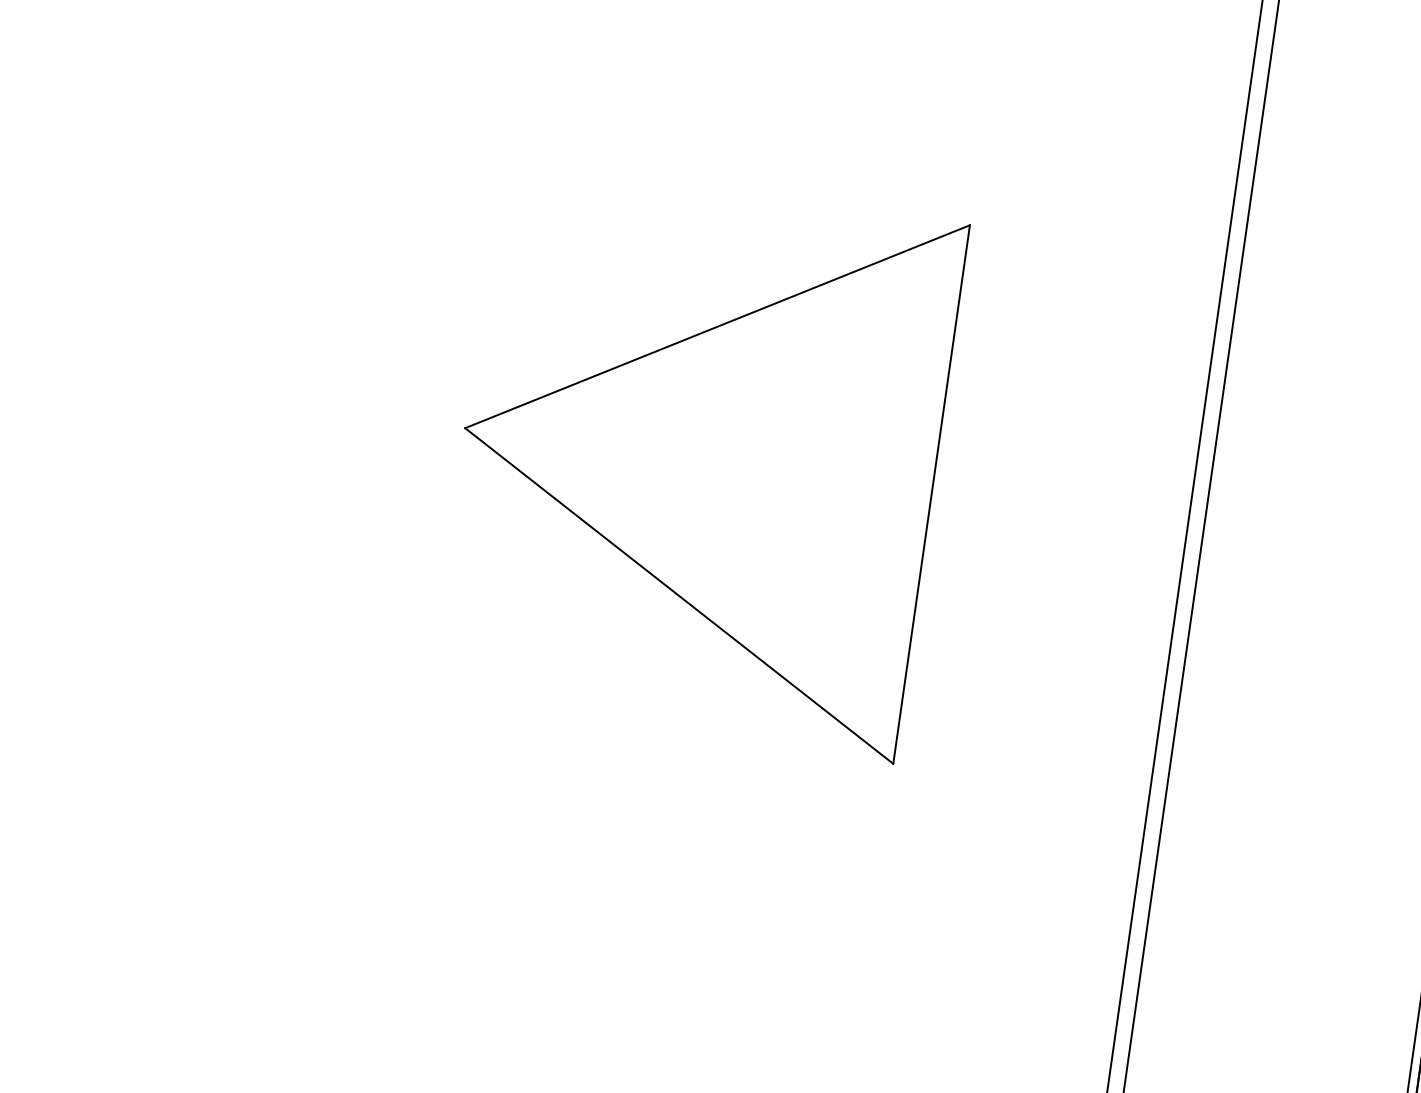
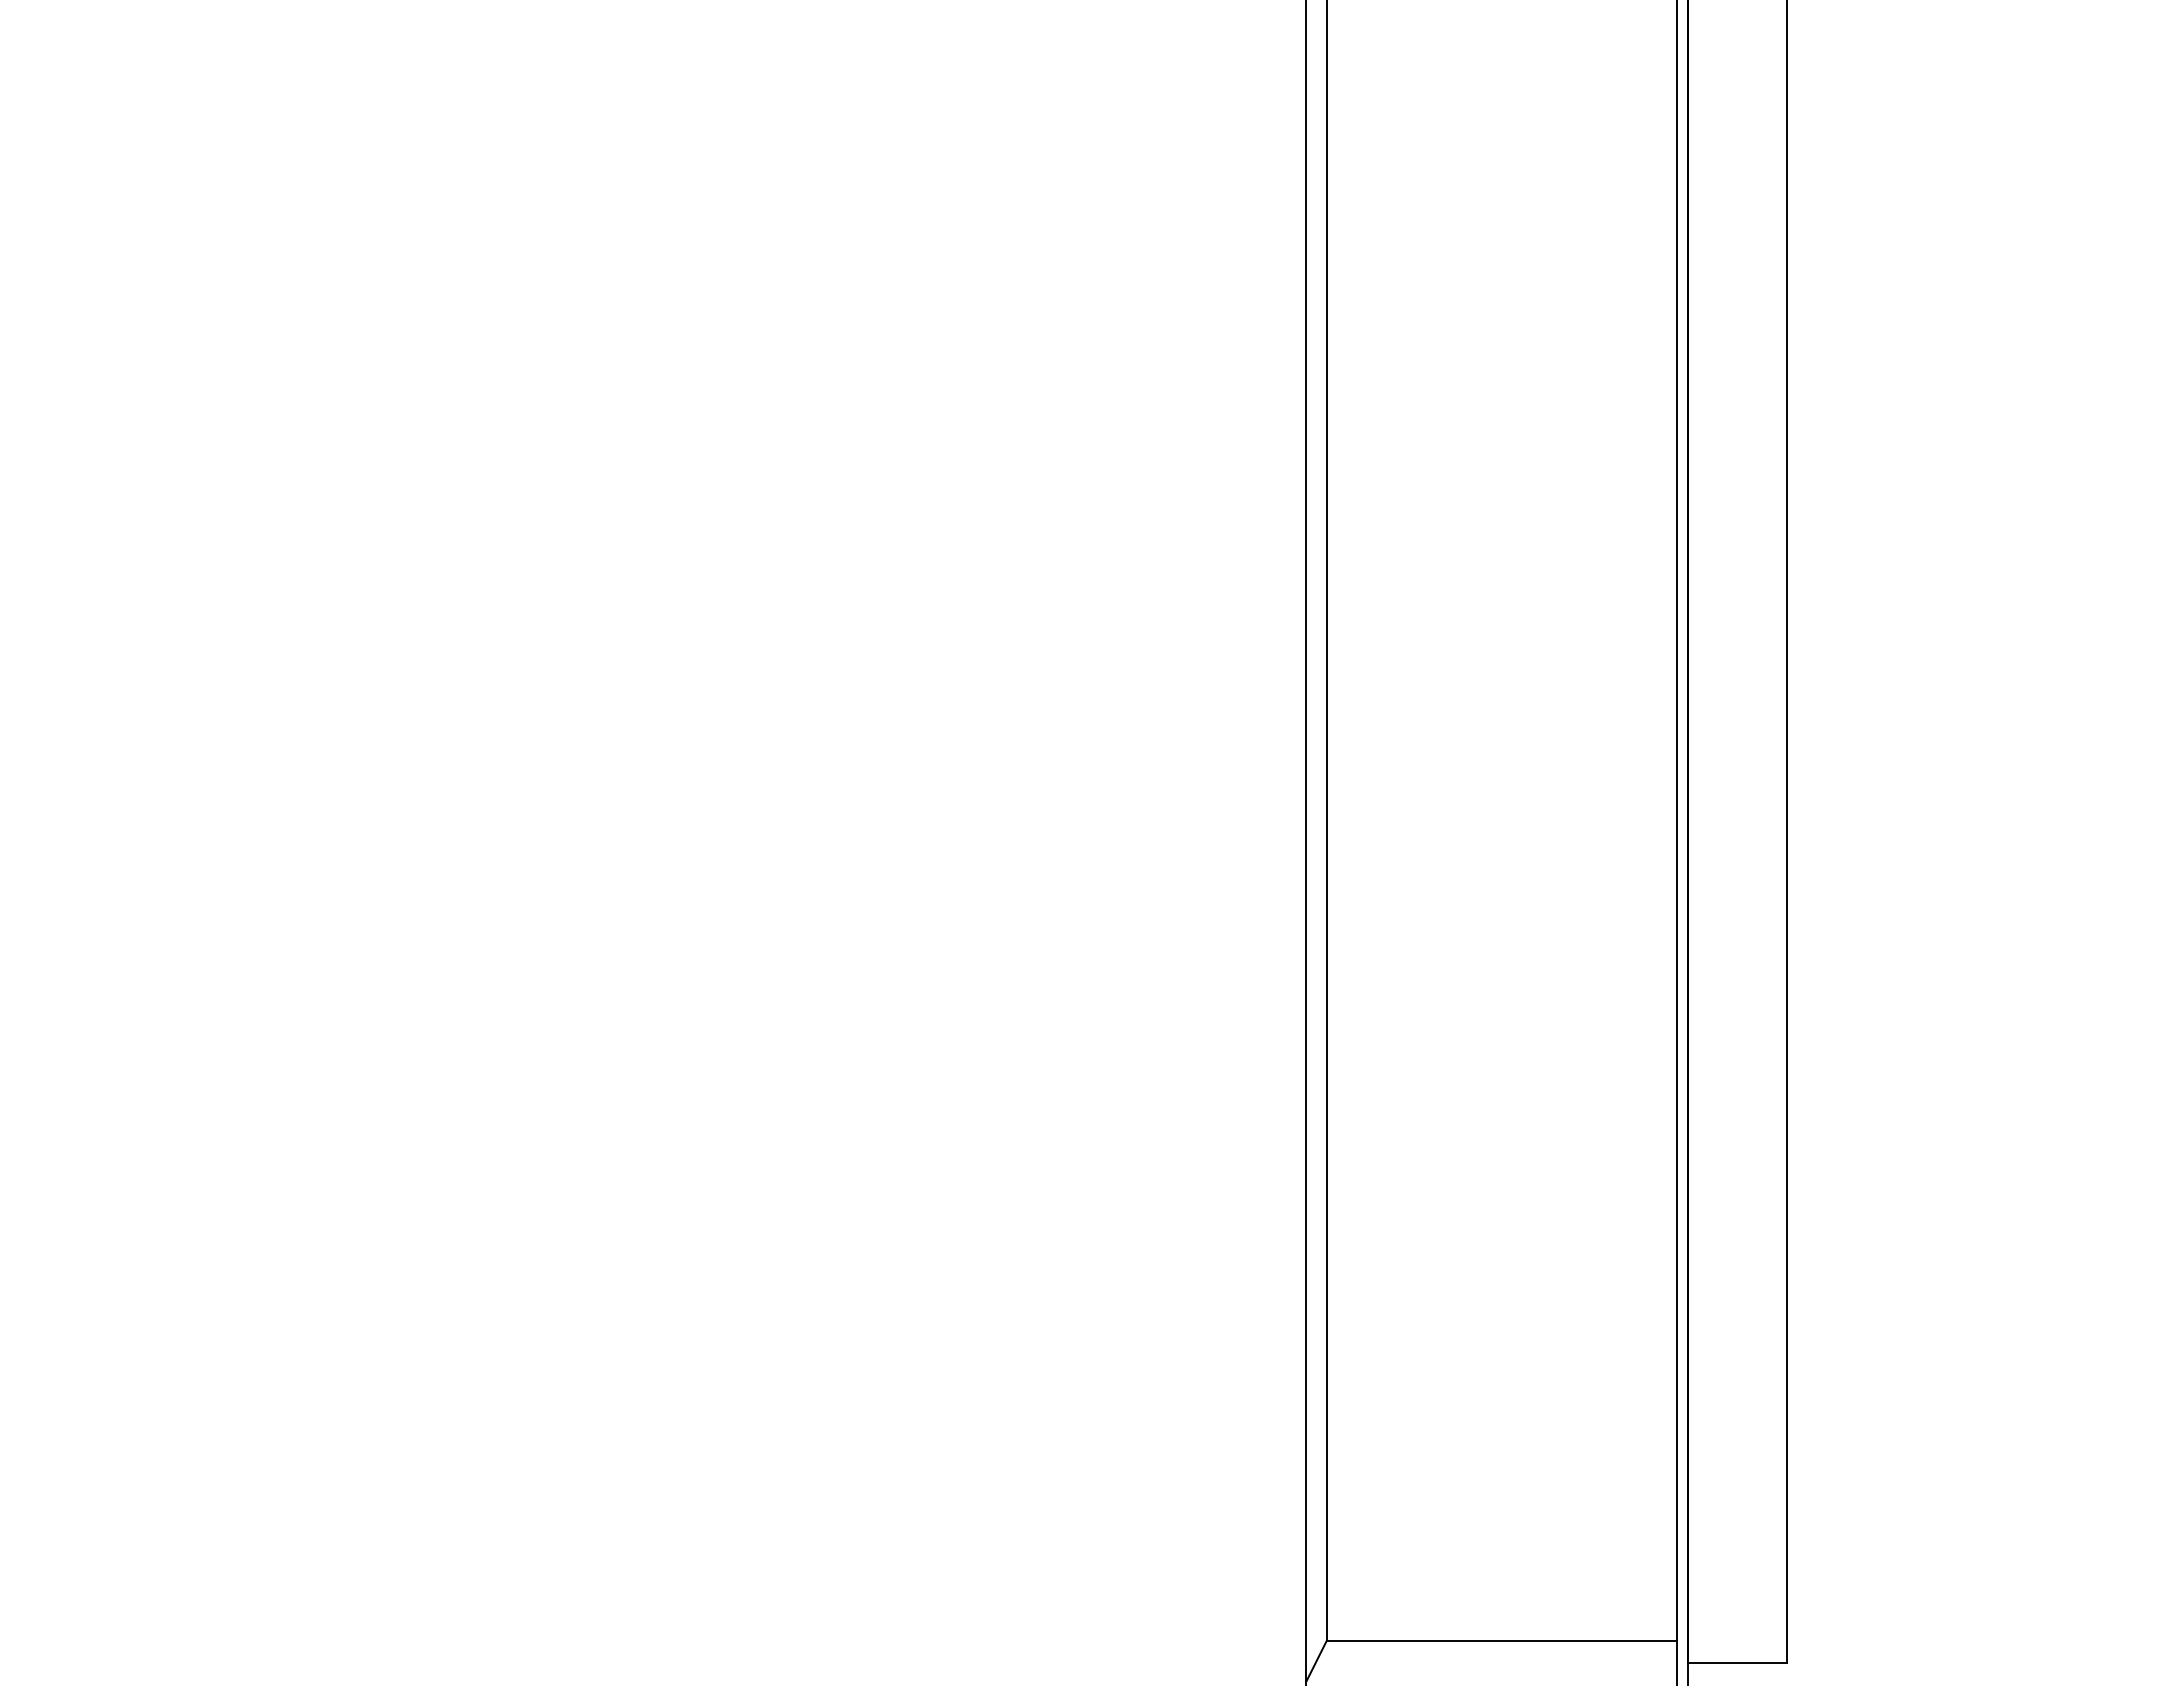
part: (698, 460) -> (690, 651), removed

